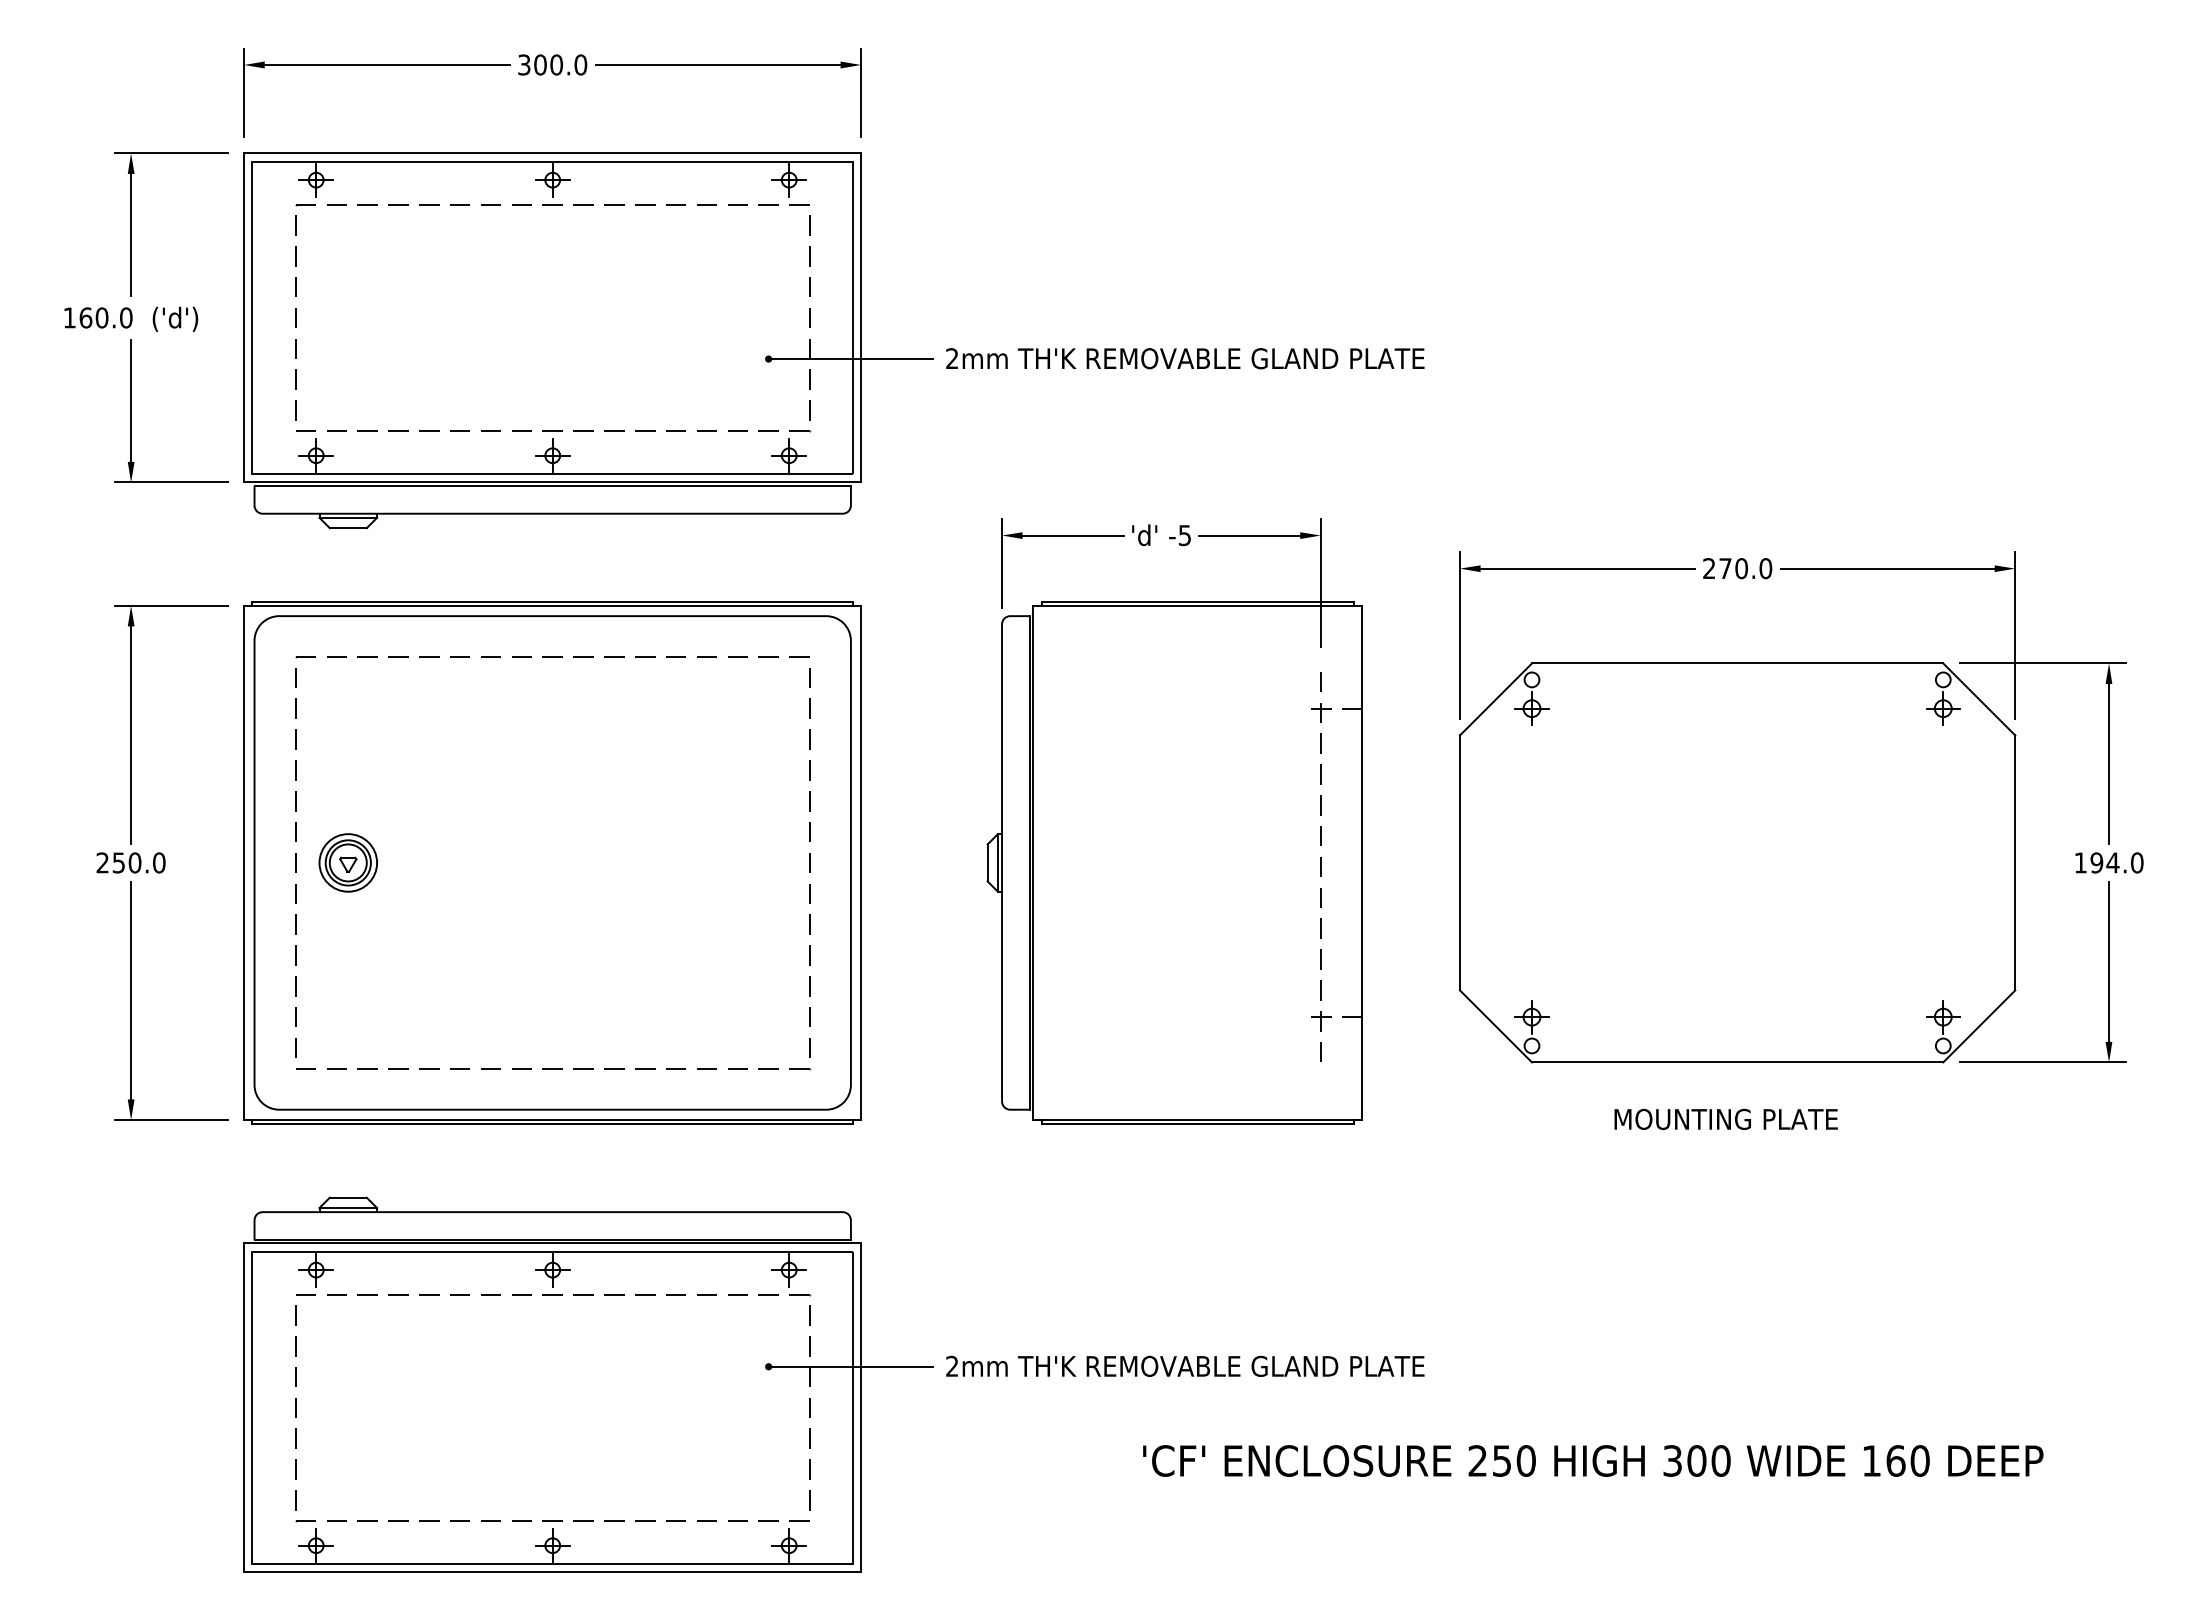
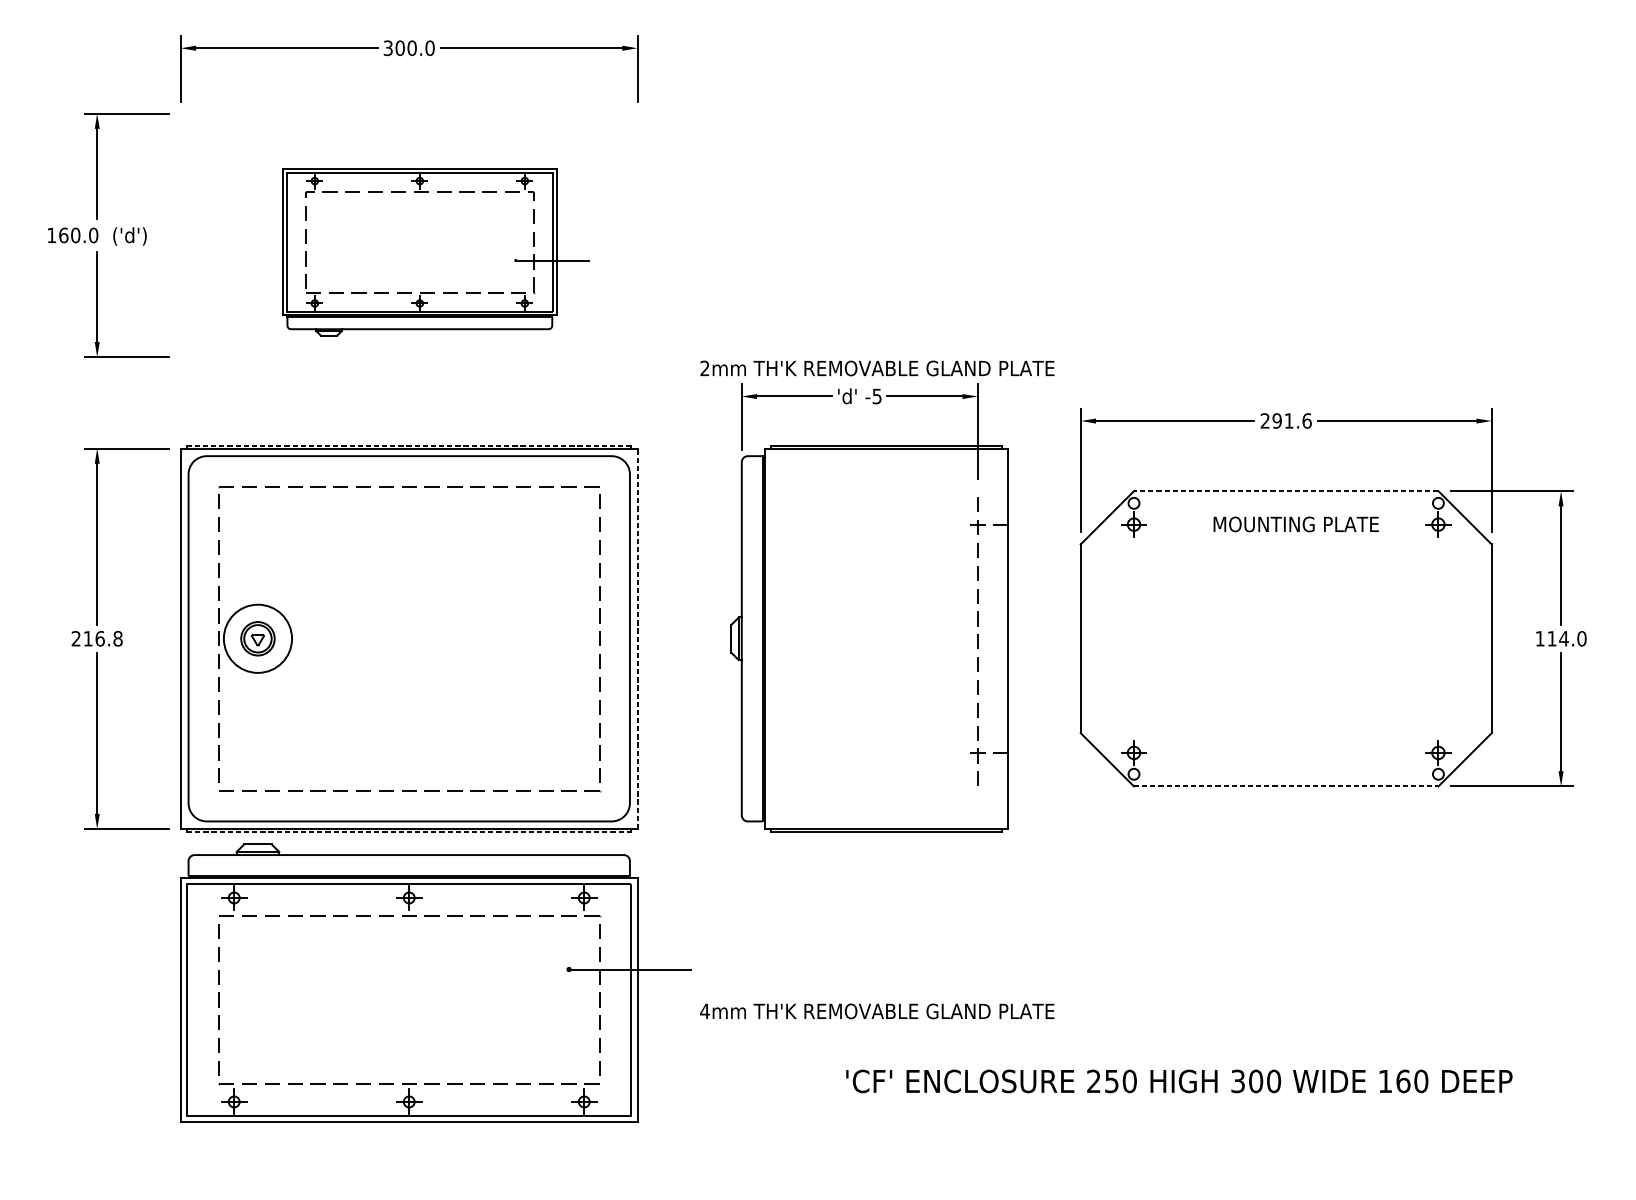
part: (588, 340) -> (435, 252), size x0.6
text: (1185, 358) -> (877, 368), moved
text: (1745, 568) -> (1292, 420), 270.0 -> 291.6
line: (552, 601) -> (409, 445), solid -> dashed
line: (1737, 663) -> (1286, 491), solid -> dashed
text: (138, 862) -> (102, 638), 250.0 -> 216.8
circle: (348, 862) -> (258, 638), size x1.6
line: (861, 862) -> (637, 638), solid -> dashed
text: (2096, 862) -> (1551, 638), 194.0 -> 114.0
line: (1737, 1062) -> (1286, 786), solid -> dashed
text: (1725, 1118) -> (1295, 523), moved
line: (553, 1124) -> (409, 832), solid -> dashed
text: (951, 1365) -> (704, 1010), 2mm -> 4mm
part: (588, 1384) -> (435, 982), moved

